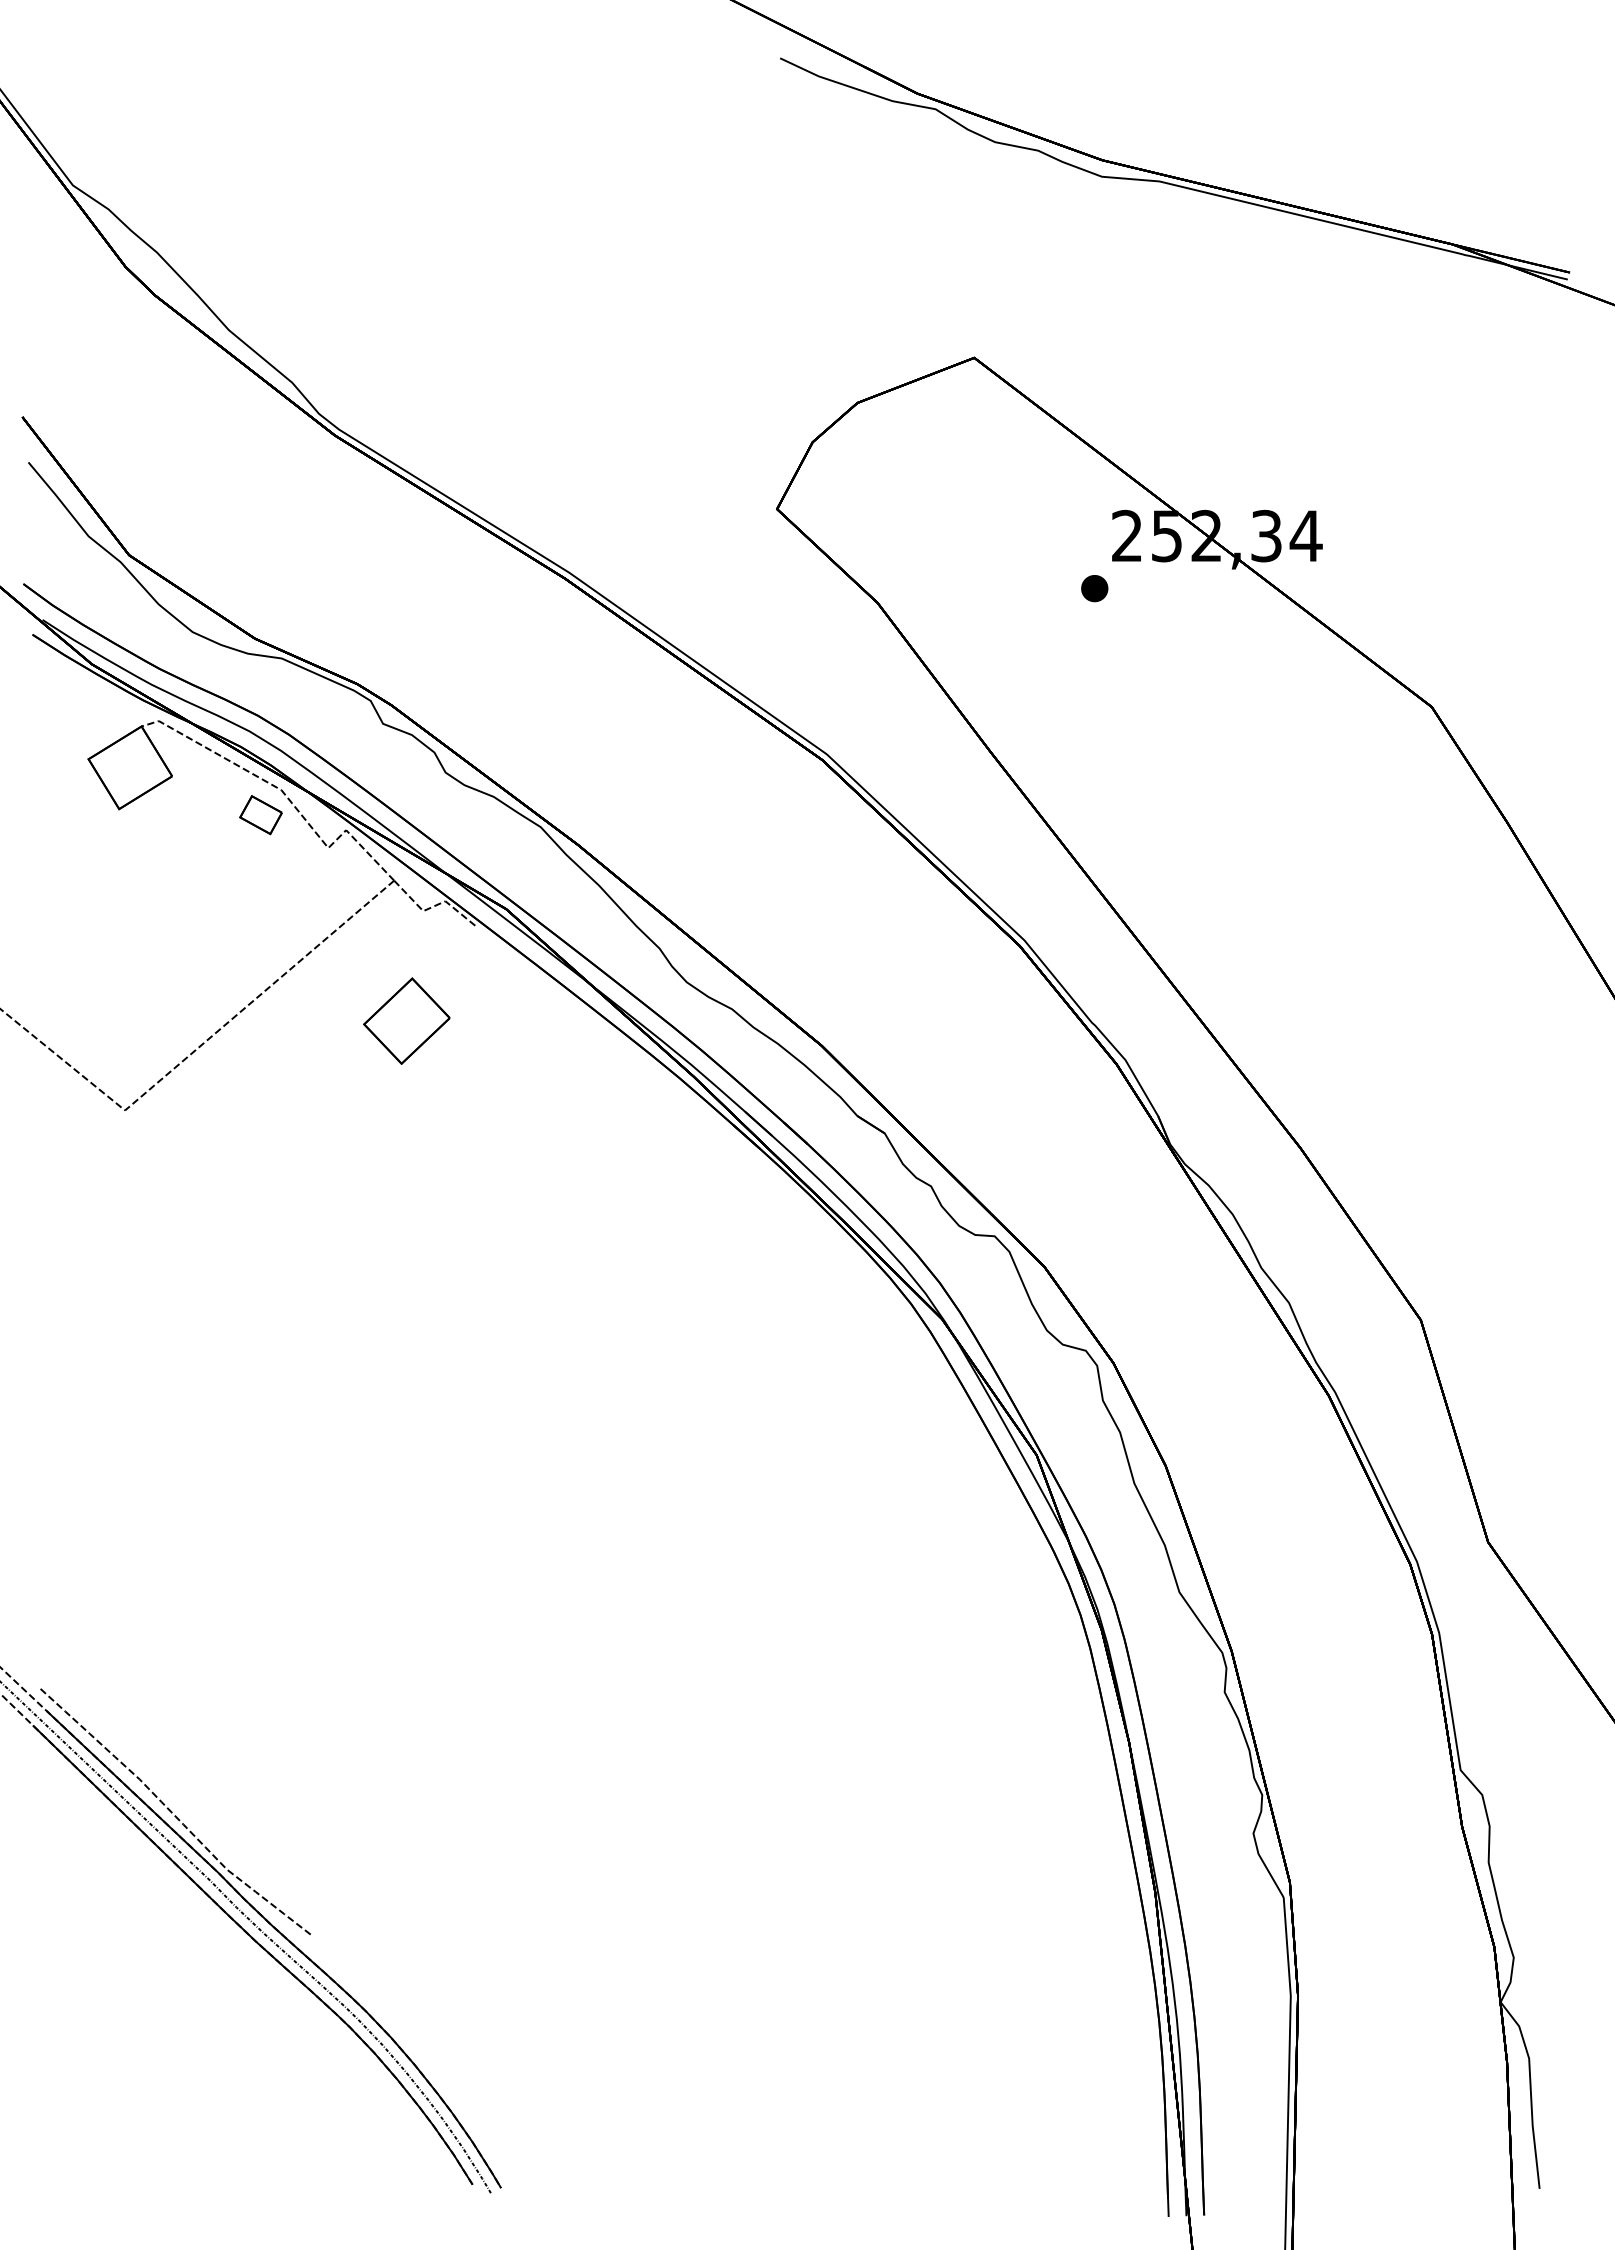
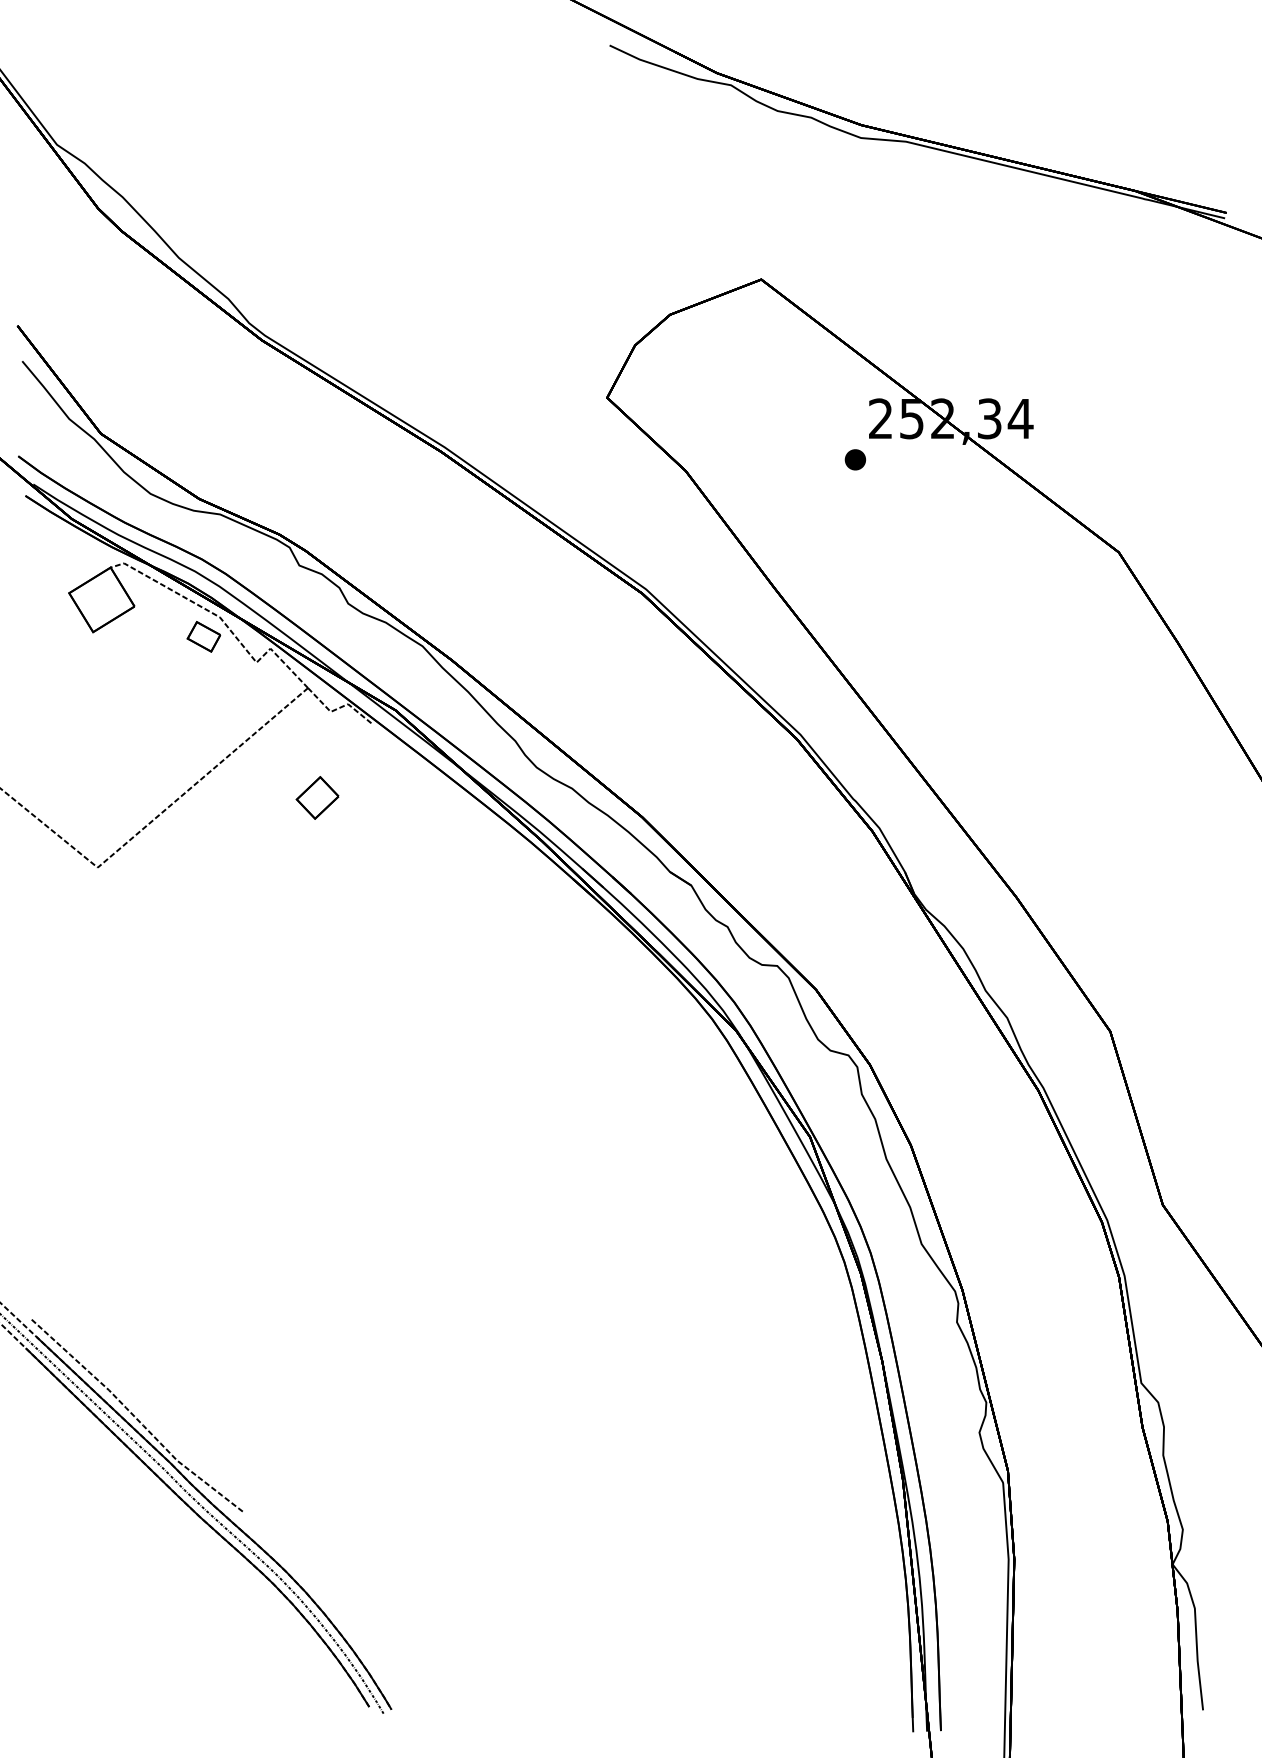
part: (405, 1021) -> (316, 798), size x0.62

